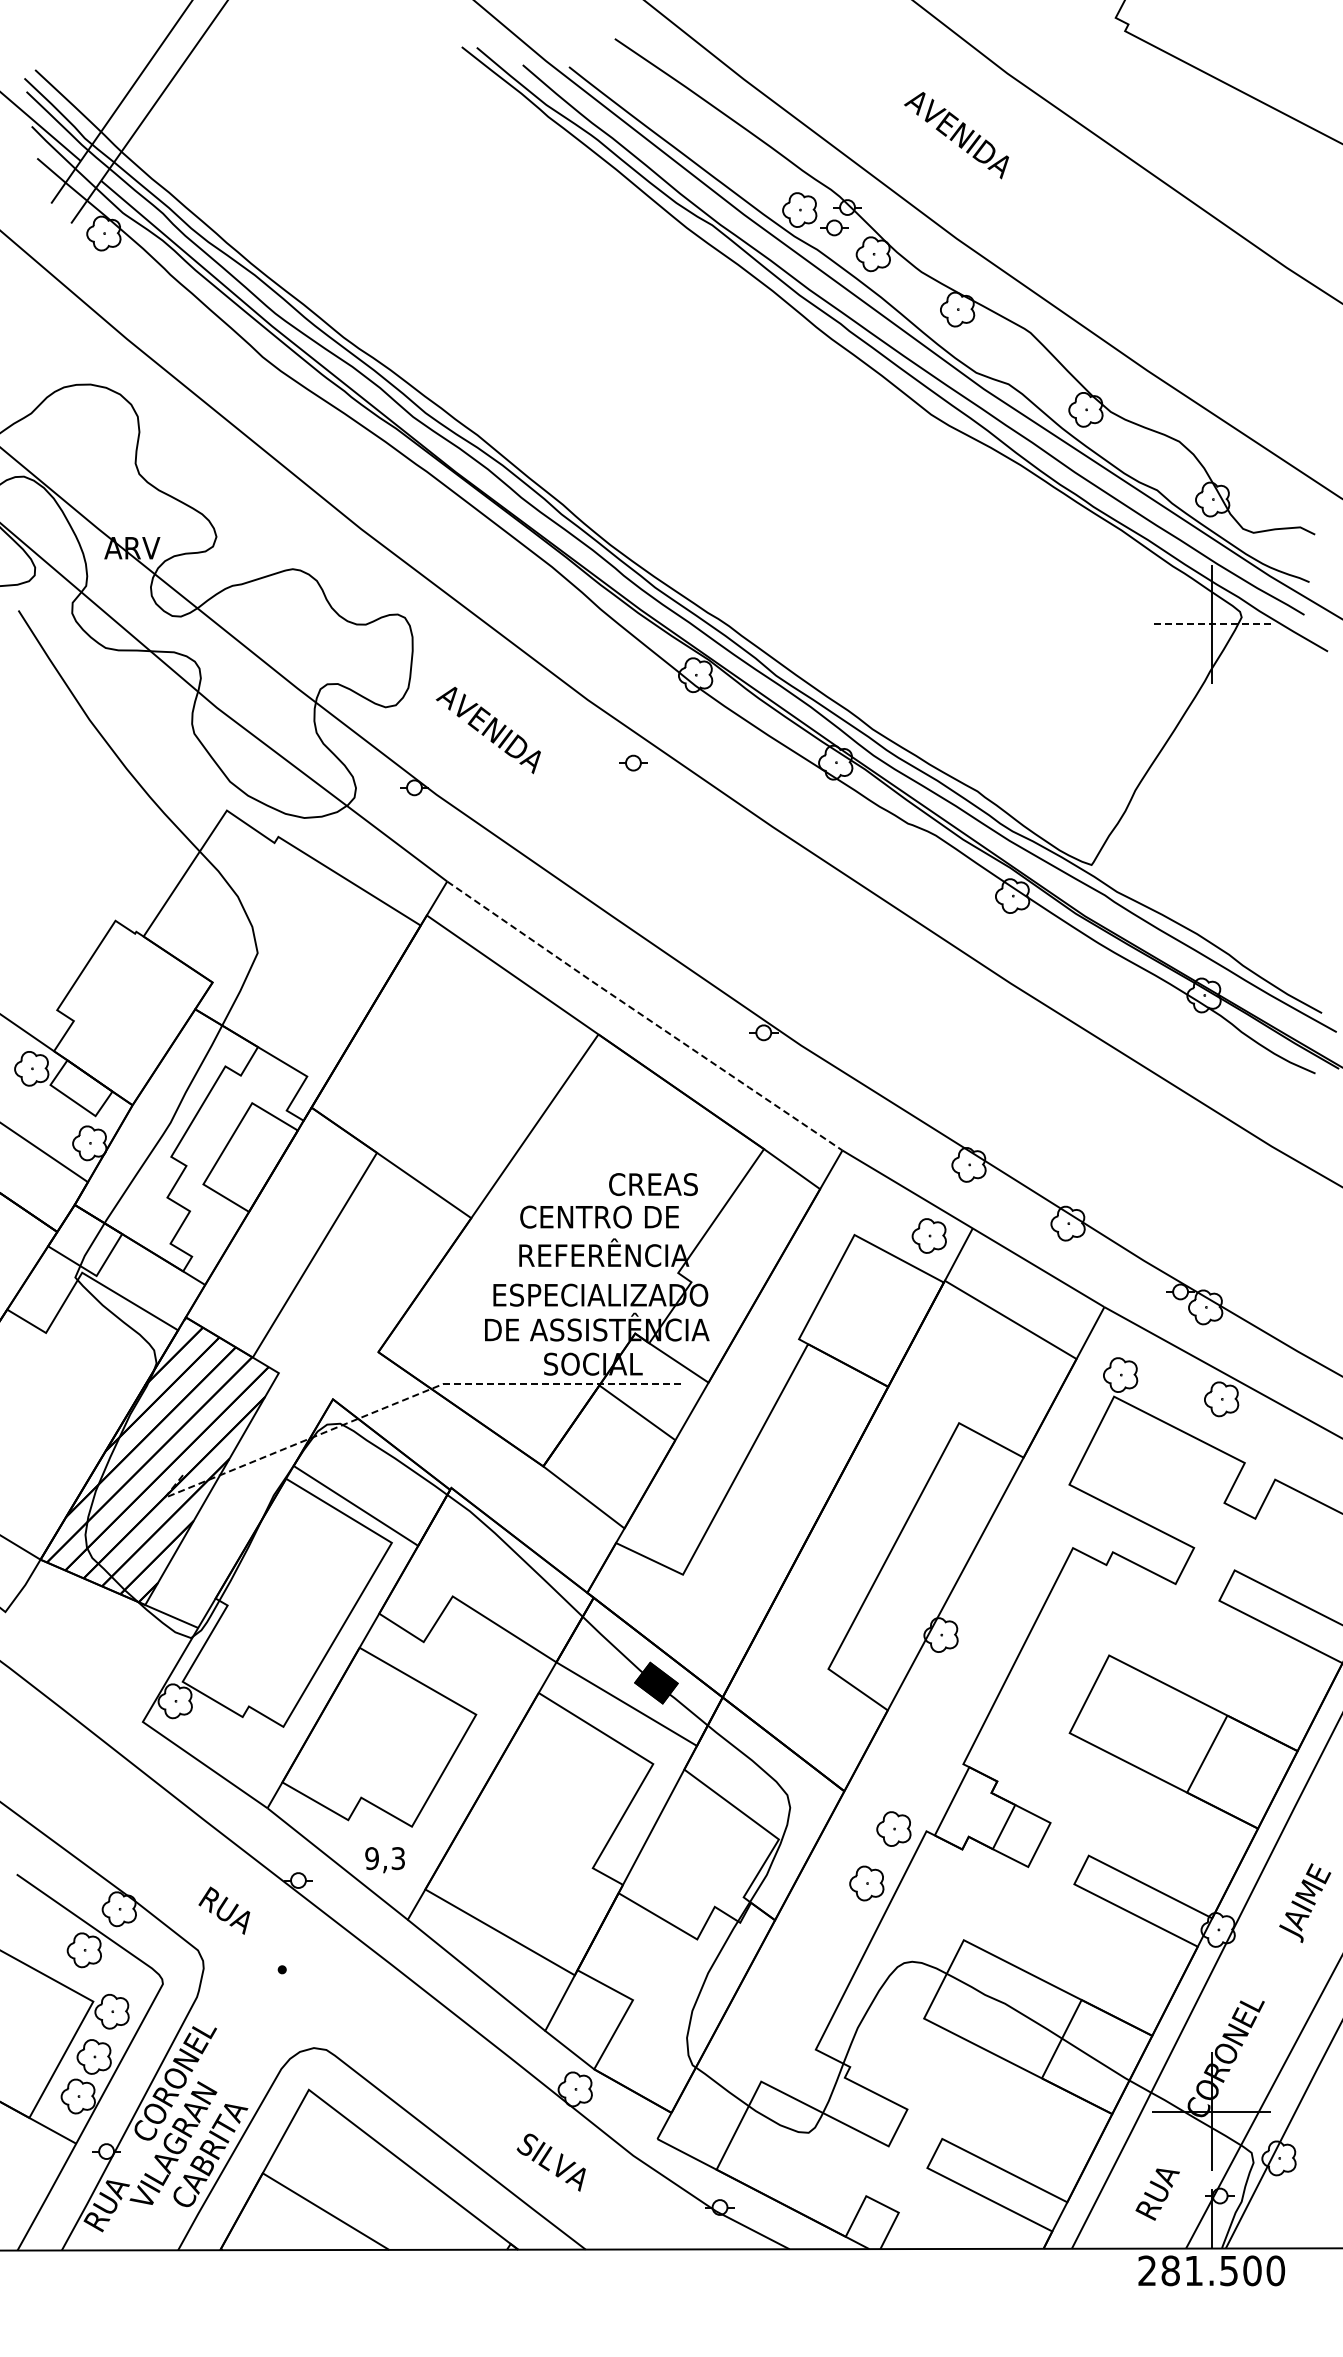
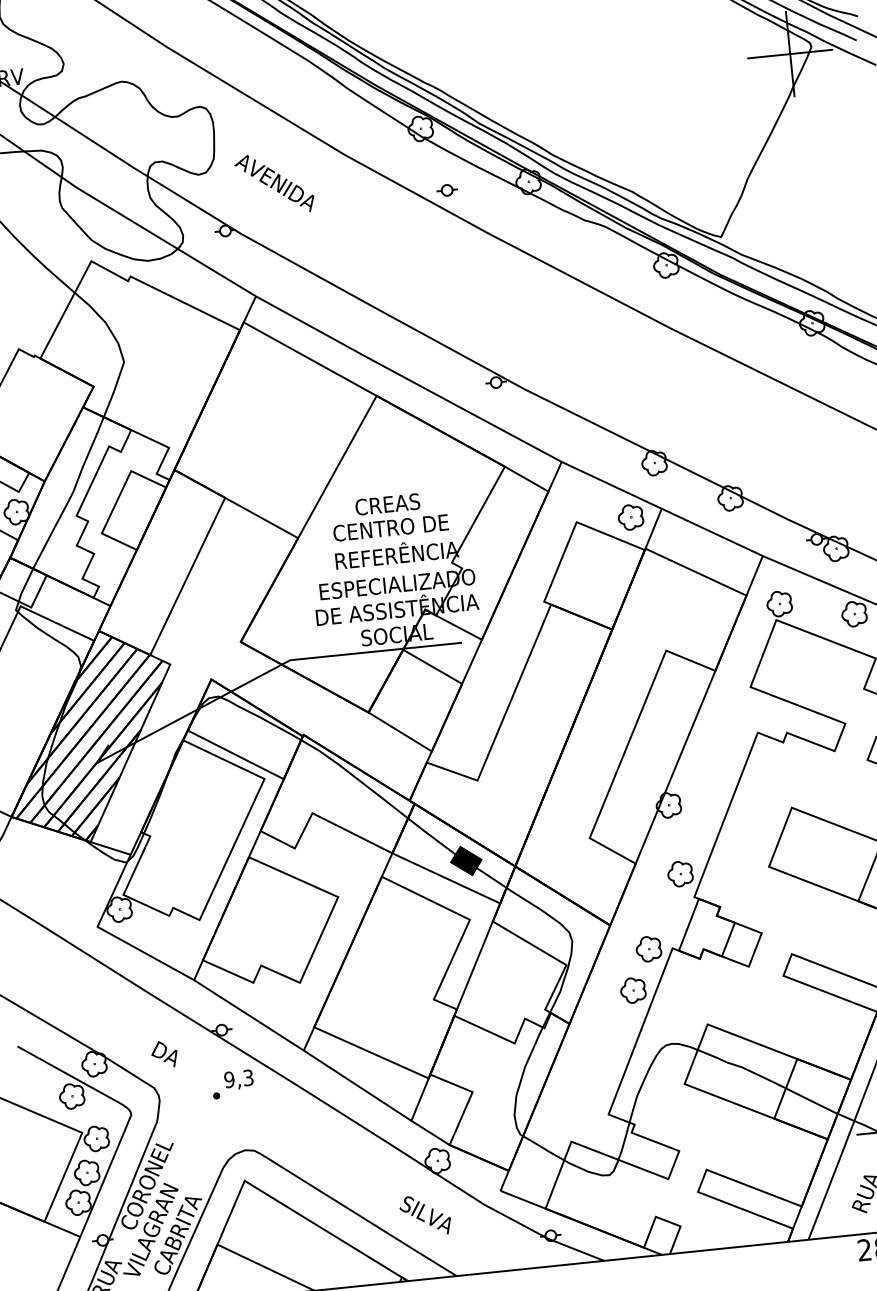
line: (1211, 624) -> (790, 54), dashed -> solid
part: (633, 762) -> (447, 189), moved
line: (644, 1016) -> (408, 379), dashed -> solid
text: (653, 1184) -> (387, 504), moved
line: (399, 1402) -> (259, 676), dashed -> solid
part: (946, 1730) -> (679, 873), added
text: (384, 1860) -> (238, 1080), moved
text: (225, 1912) -> (171, 1058), RUA -> DA

